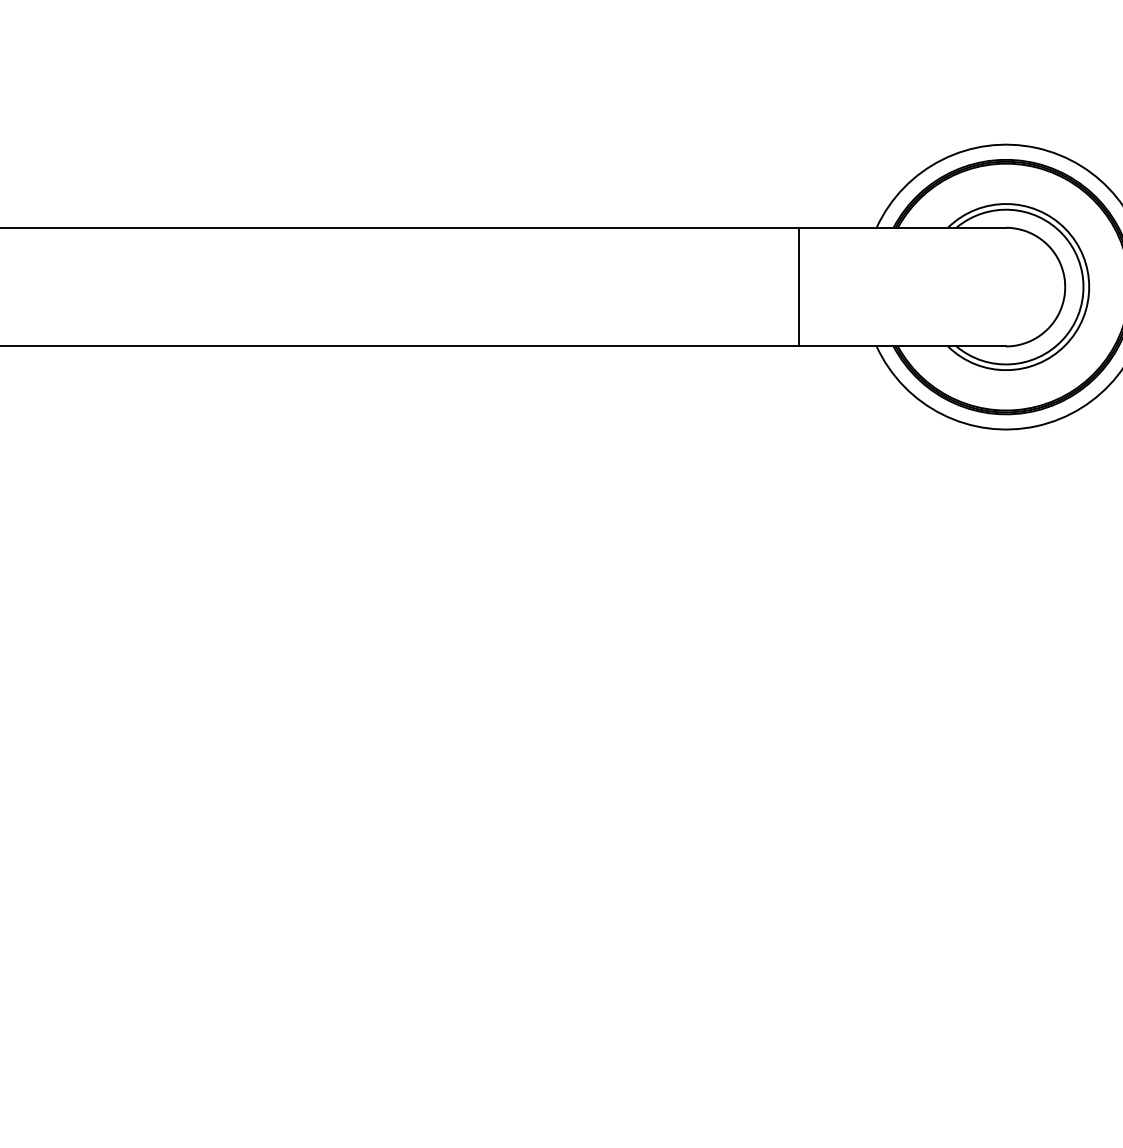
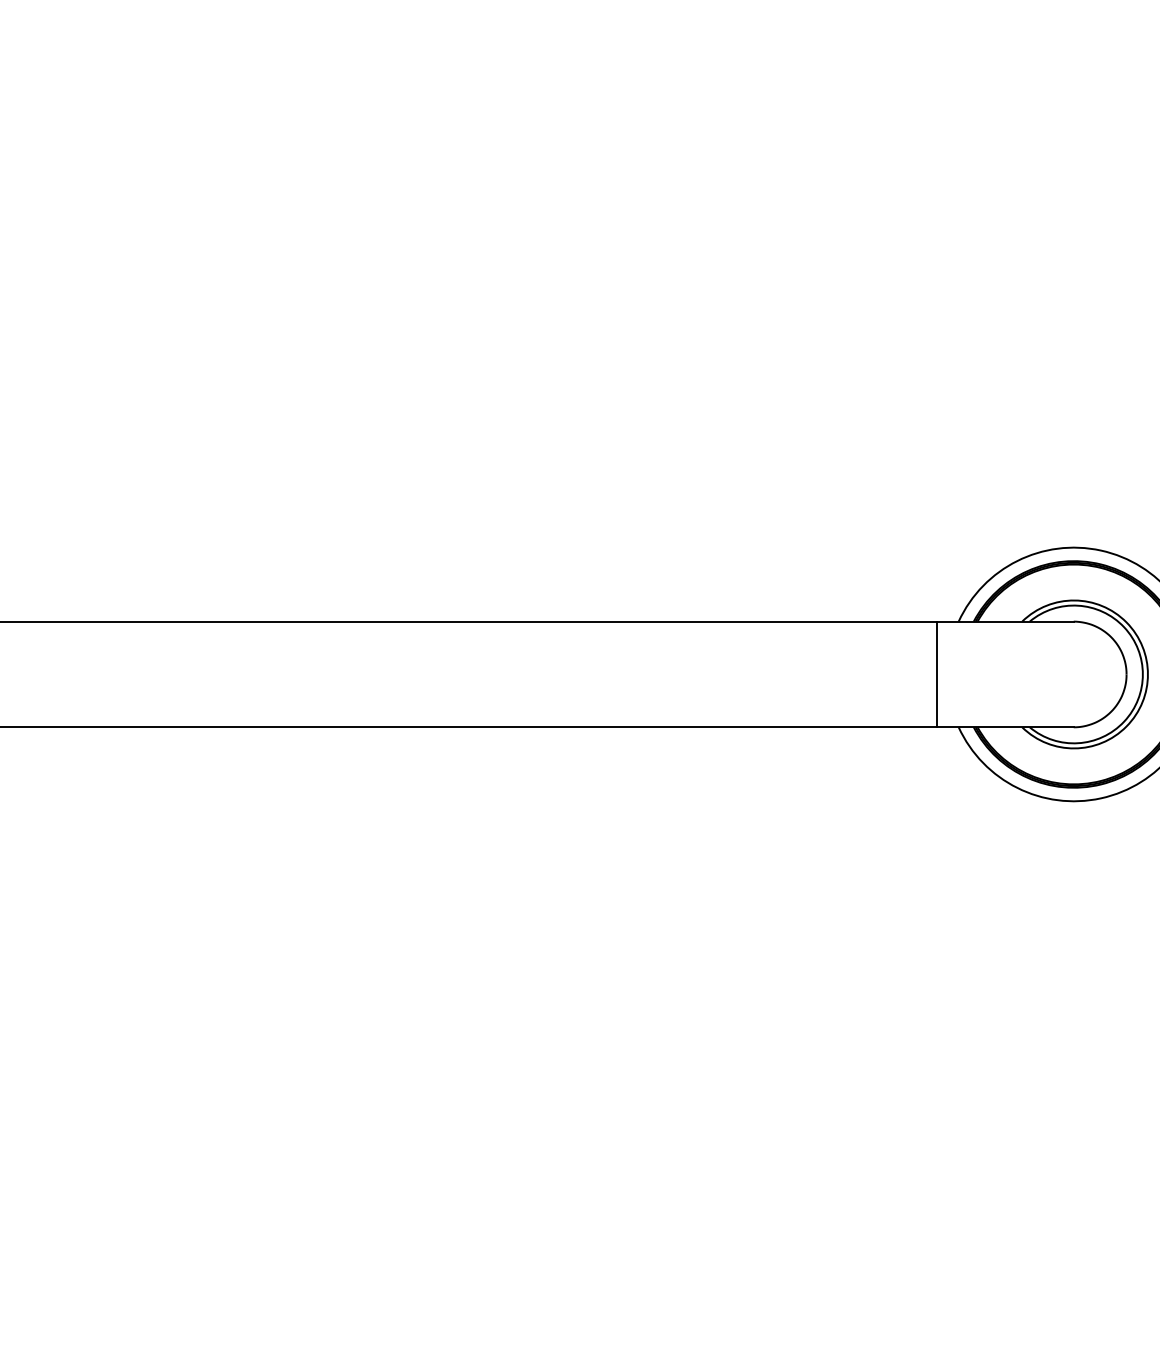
line: (798, 287) -> (936, 674), moved

